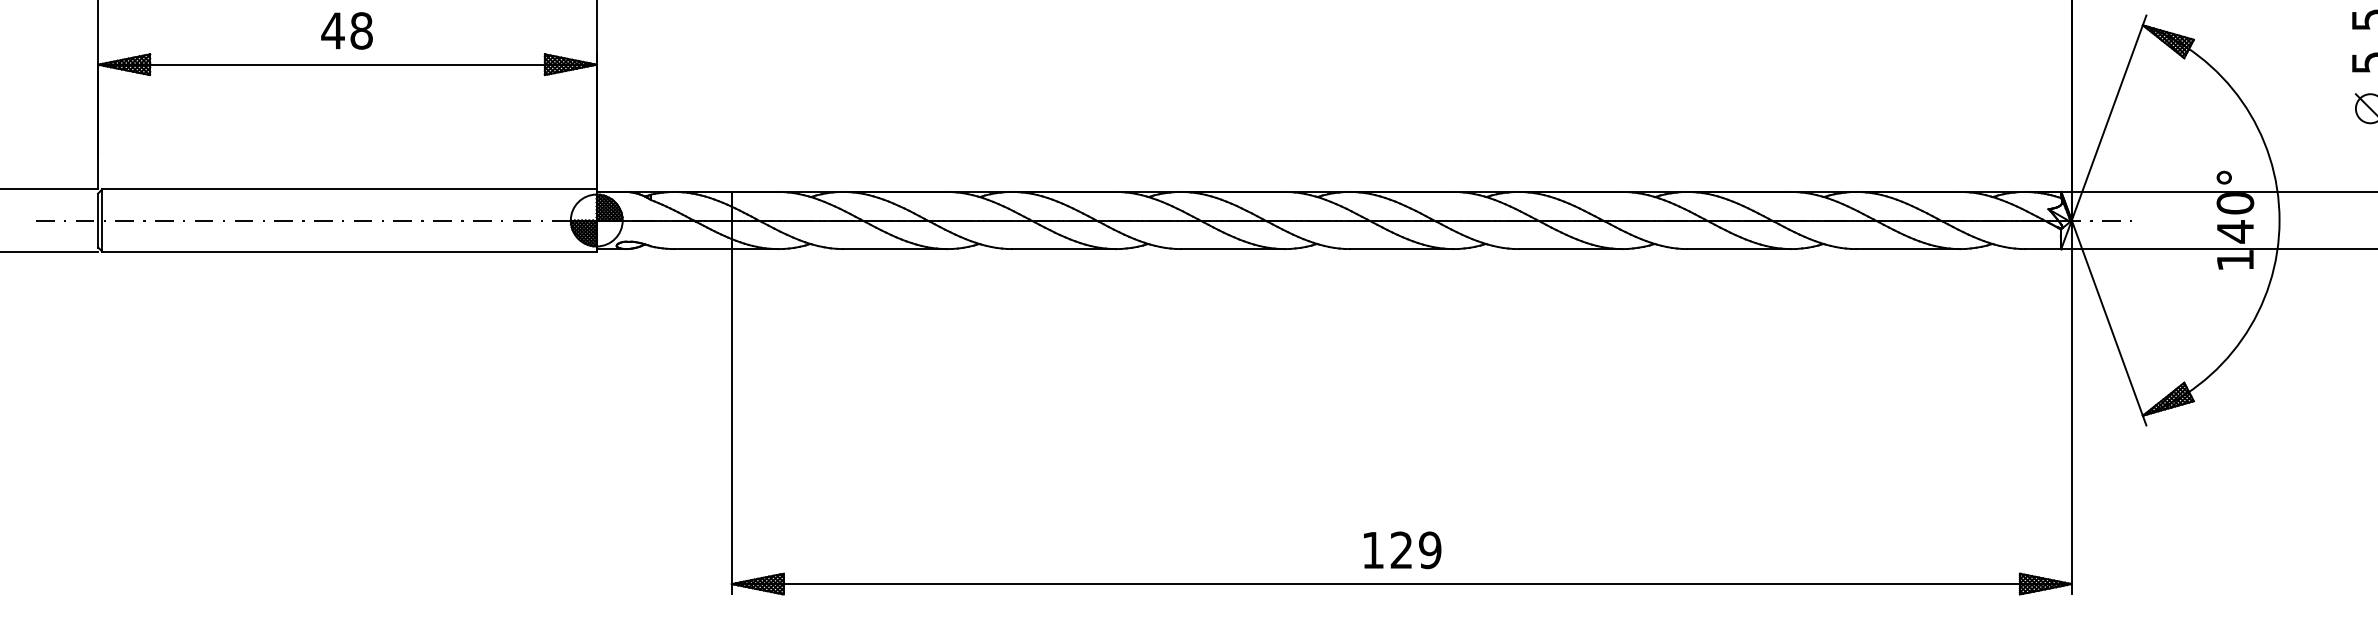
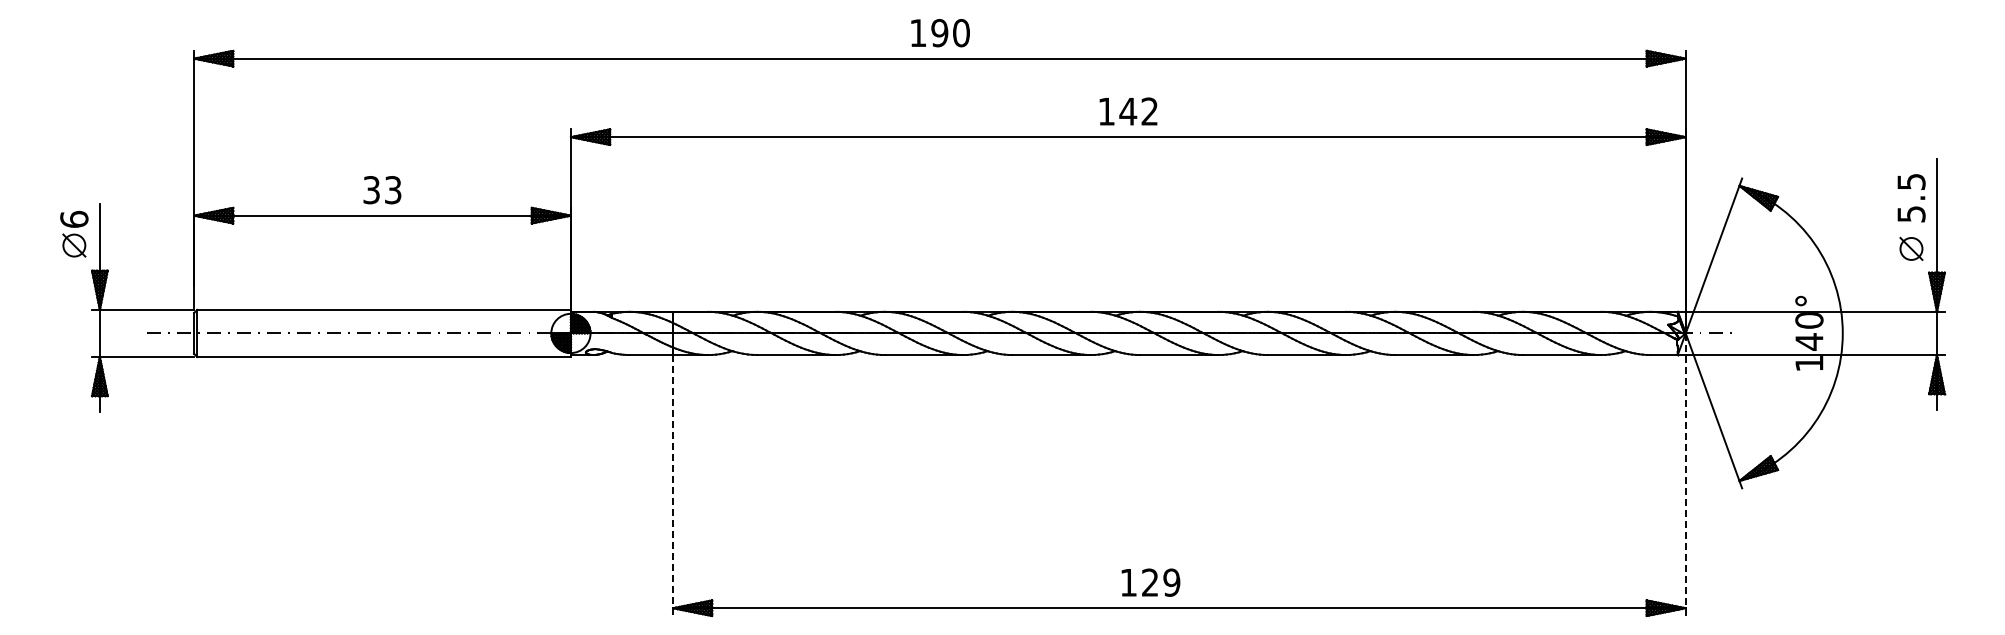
text: (346, 31) -> (381, 190), 48 -> 33
line: (2071, 407) -> (1685, 474), solid -> dashed
line: (732, 421) -> (673, 485), solid -> dashed
text: (1401, 550) -> (1150, 582), moved

